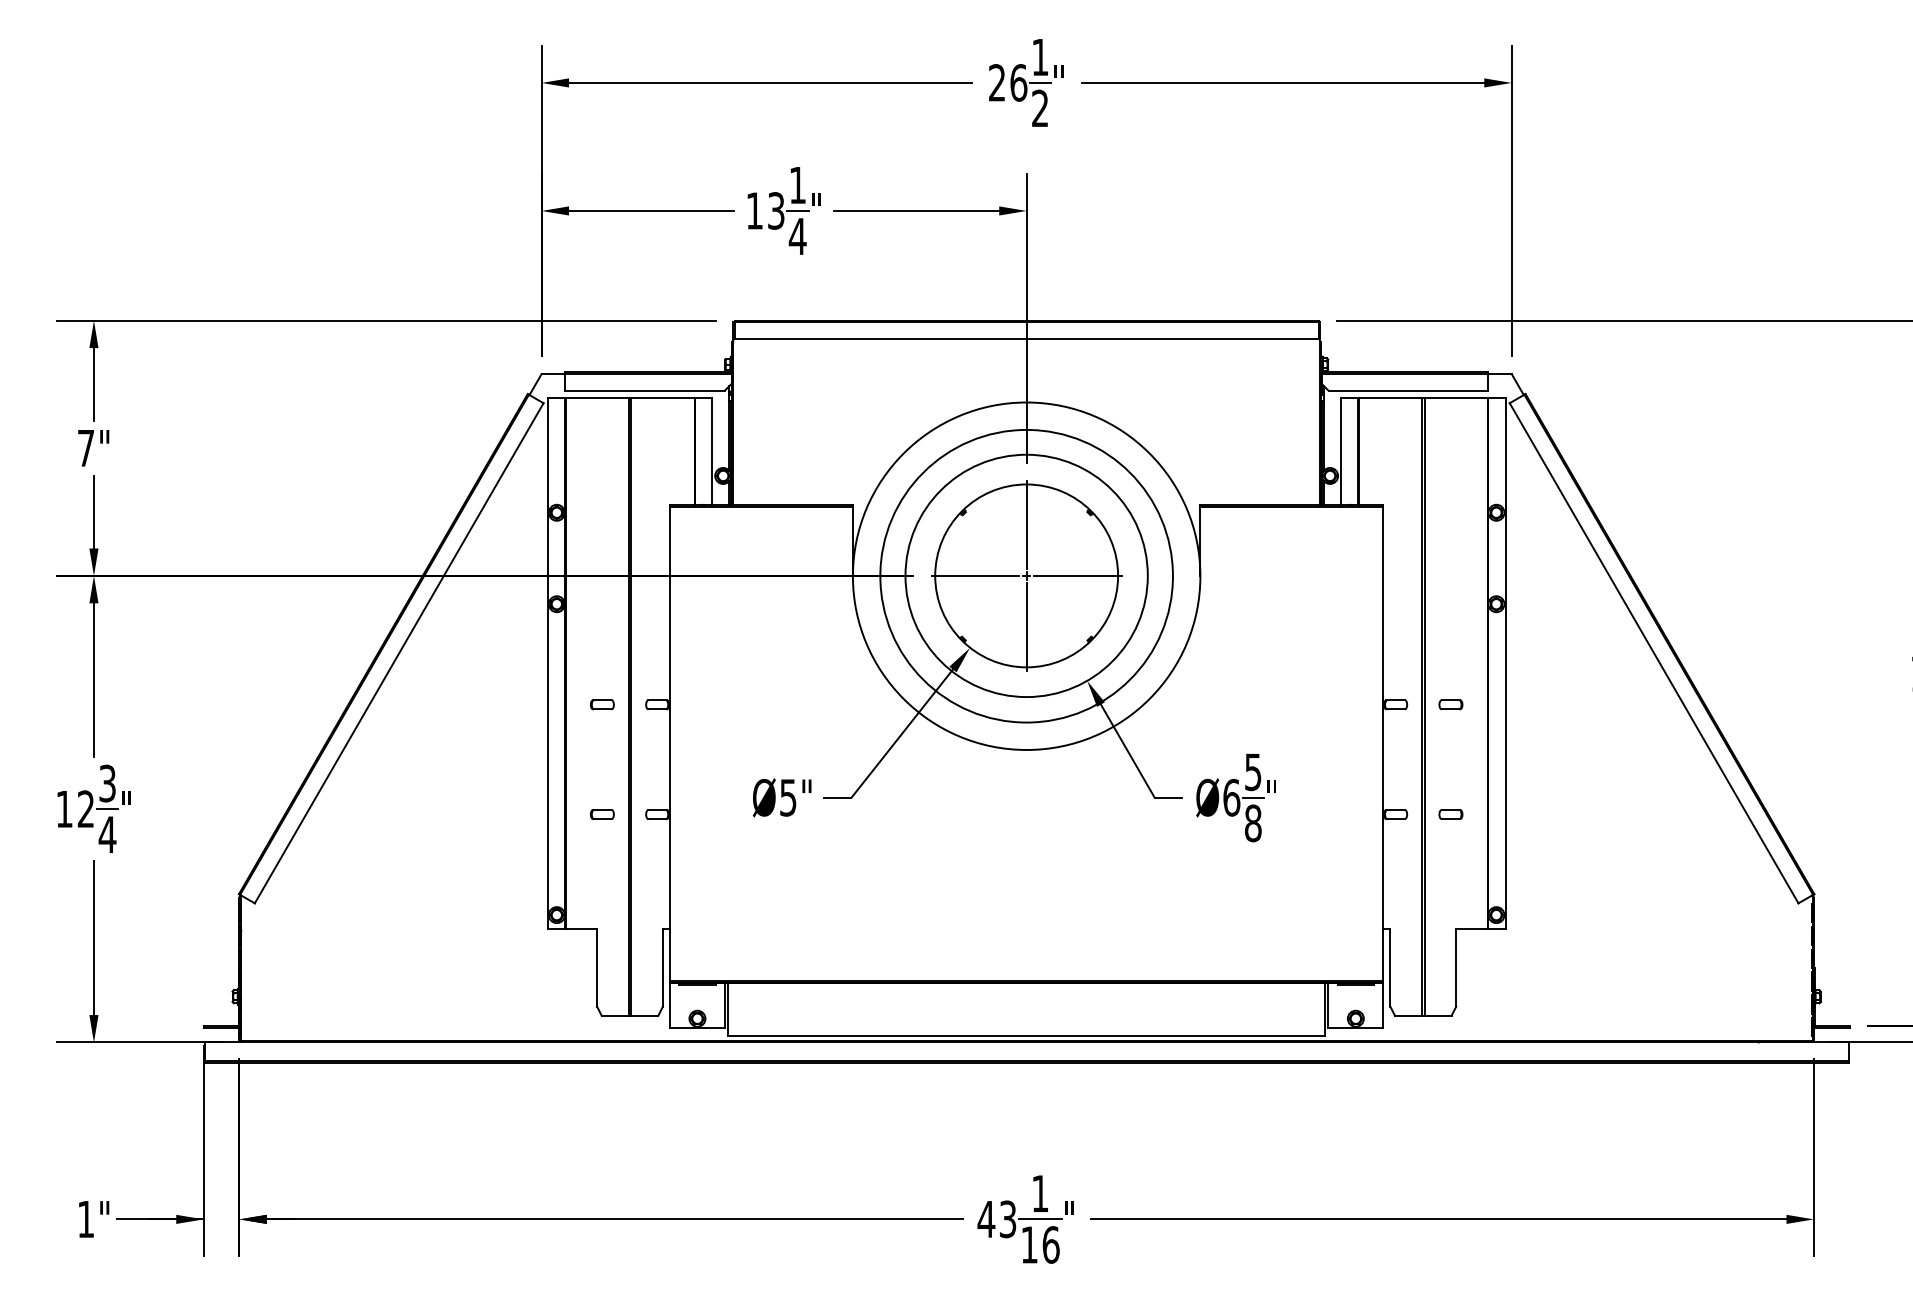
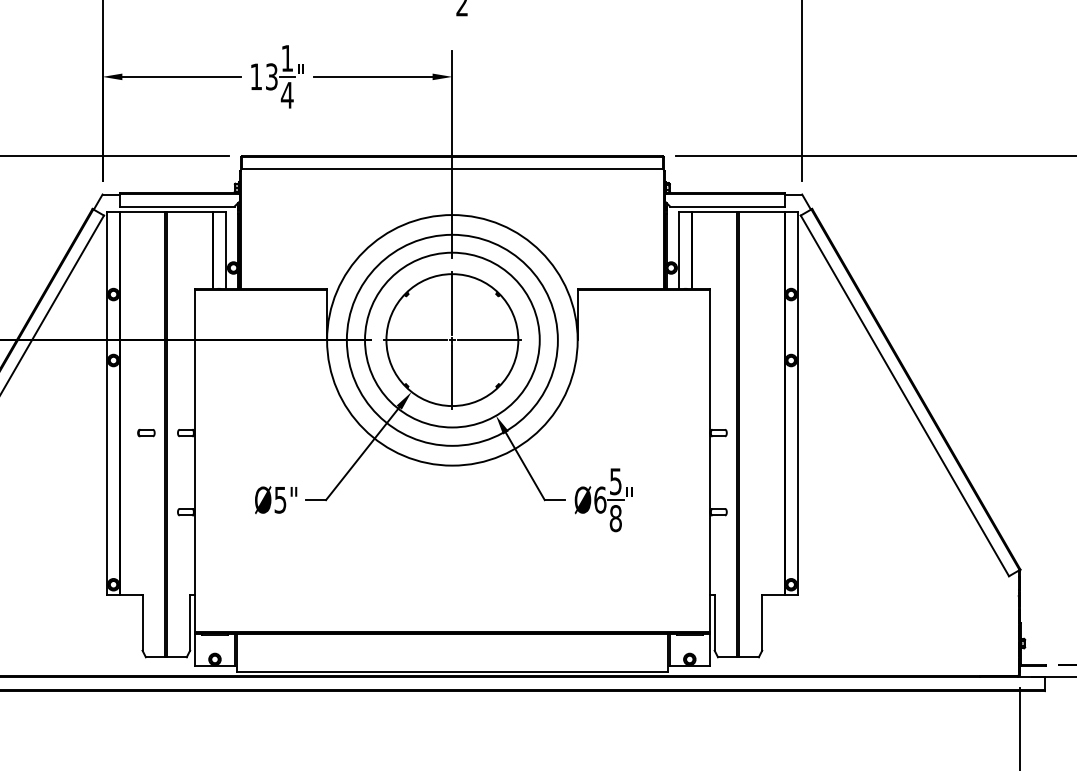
part: (1450, 704) -> (758, 432), removed
part: (602, 814) -> (146, 512), removed
part: (1450, 814) -> (758, 512), removed

